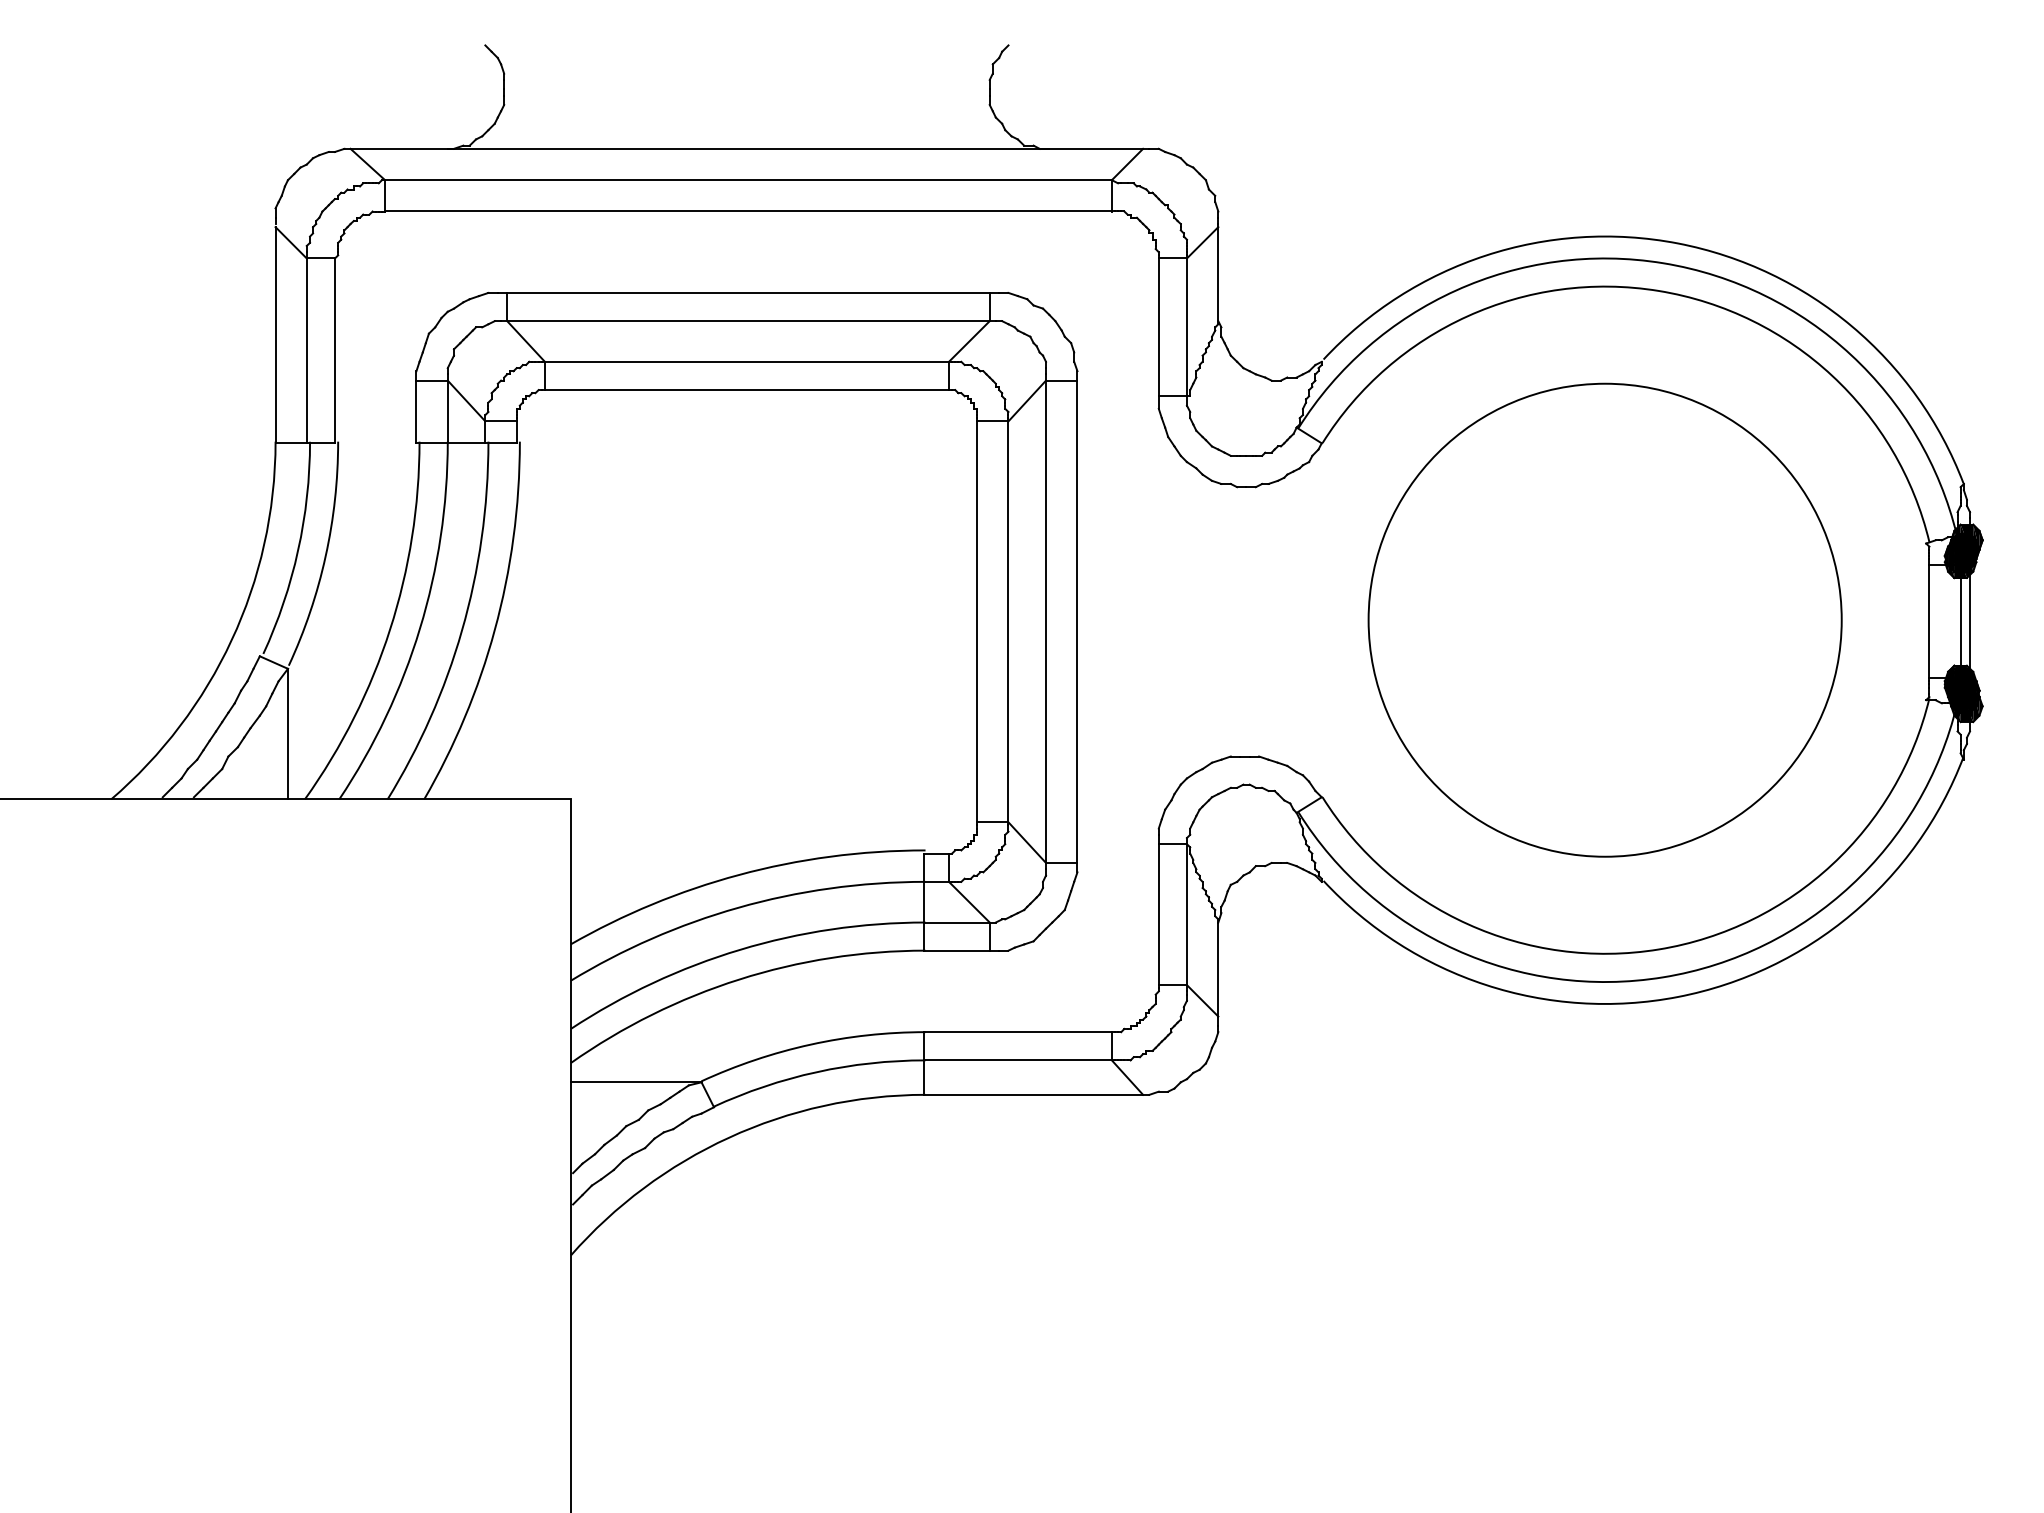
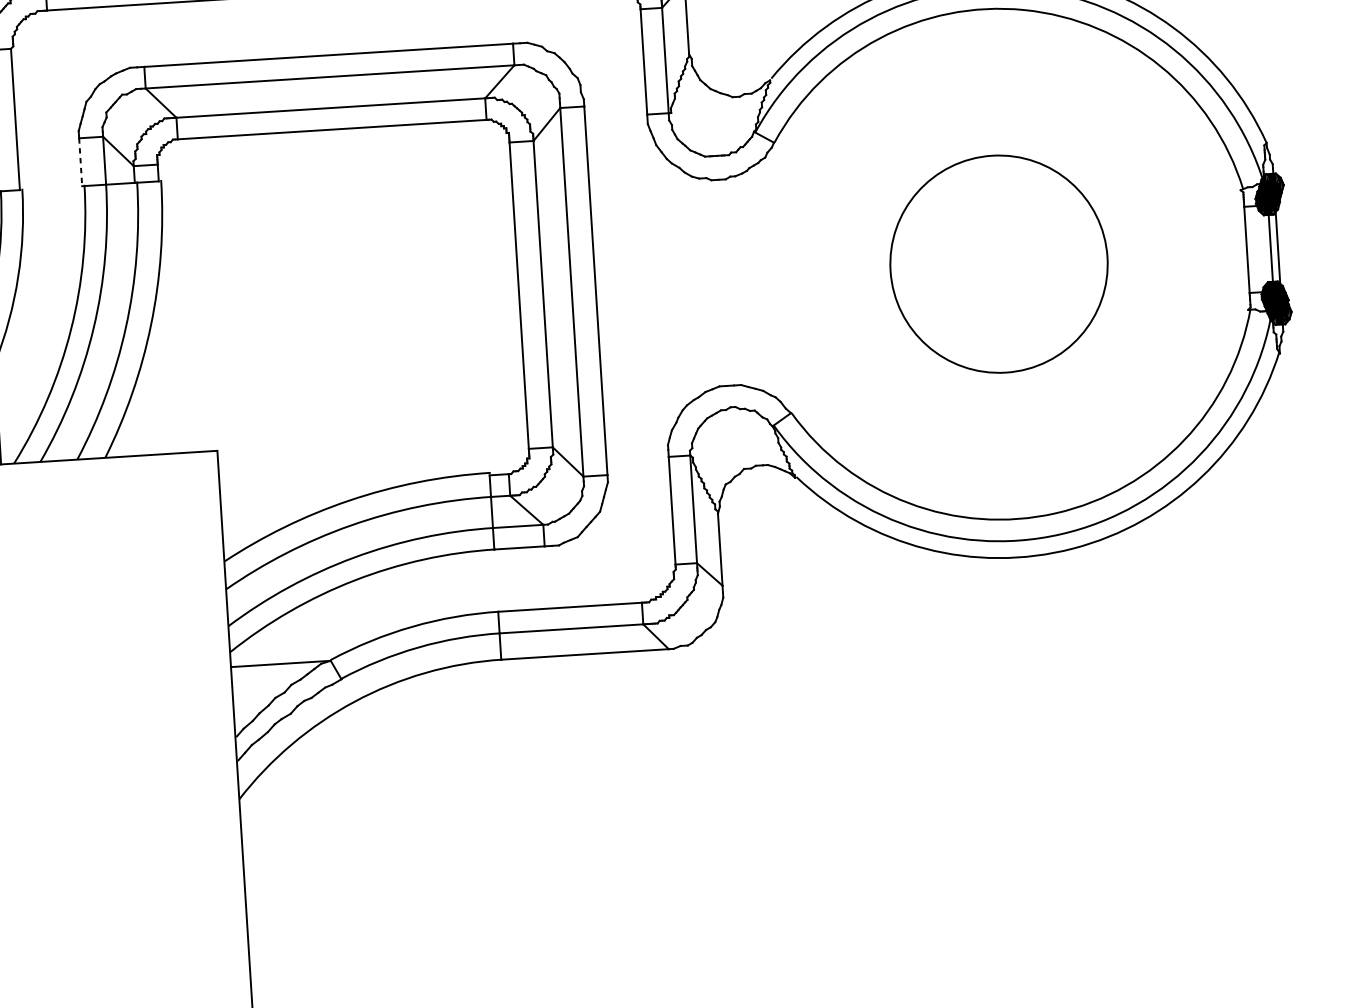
line: (416, 412) -> (80, 162), solid -> dashed
part: (1604, 619) -> (998, 263), size x0.6

